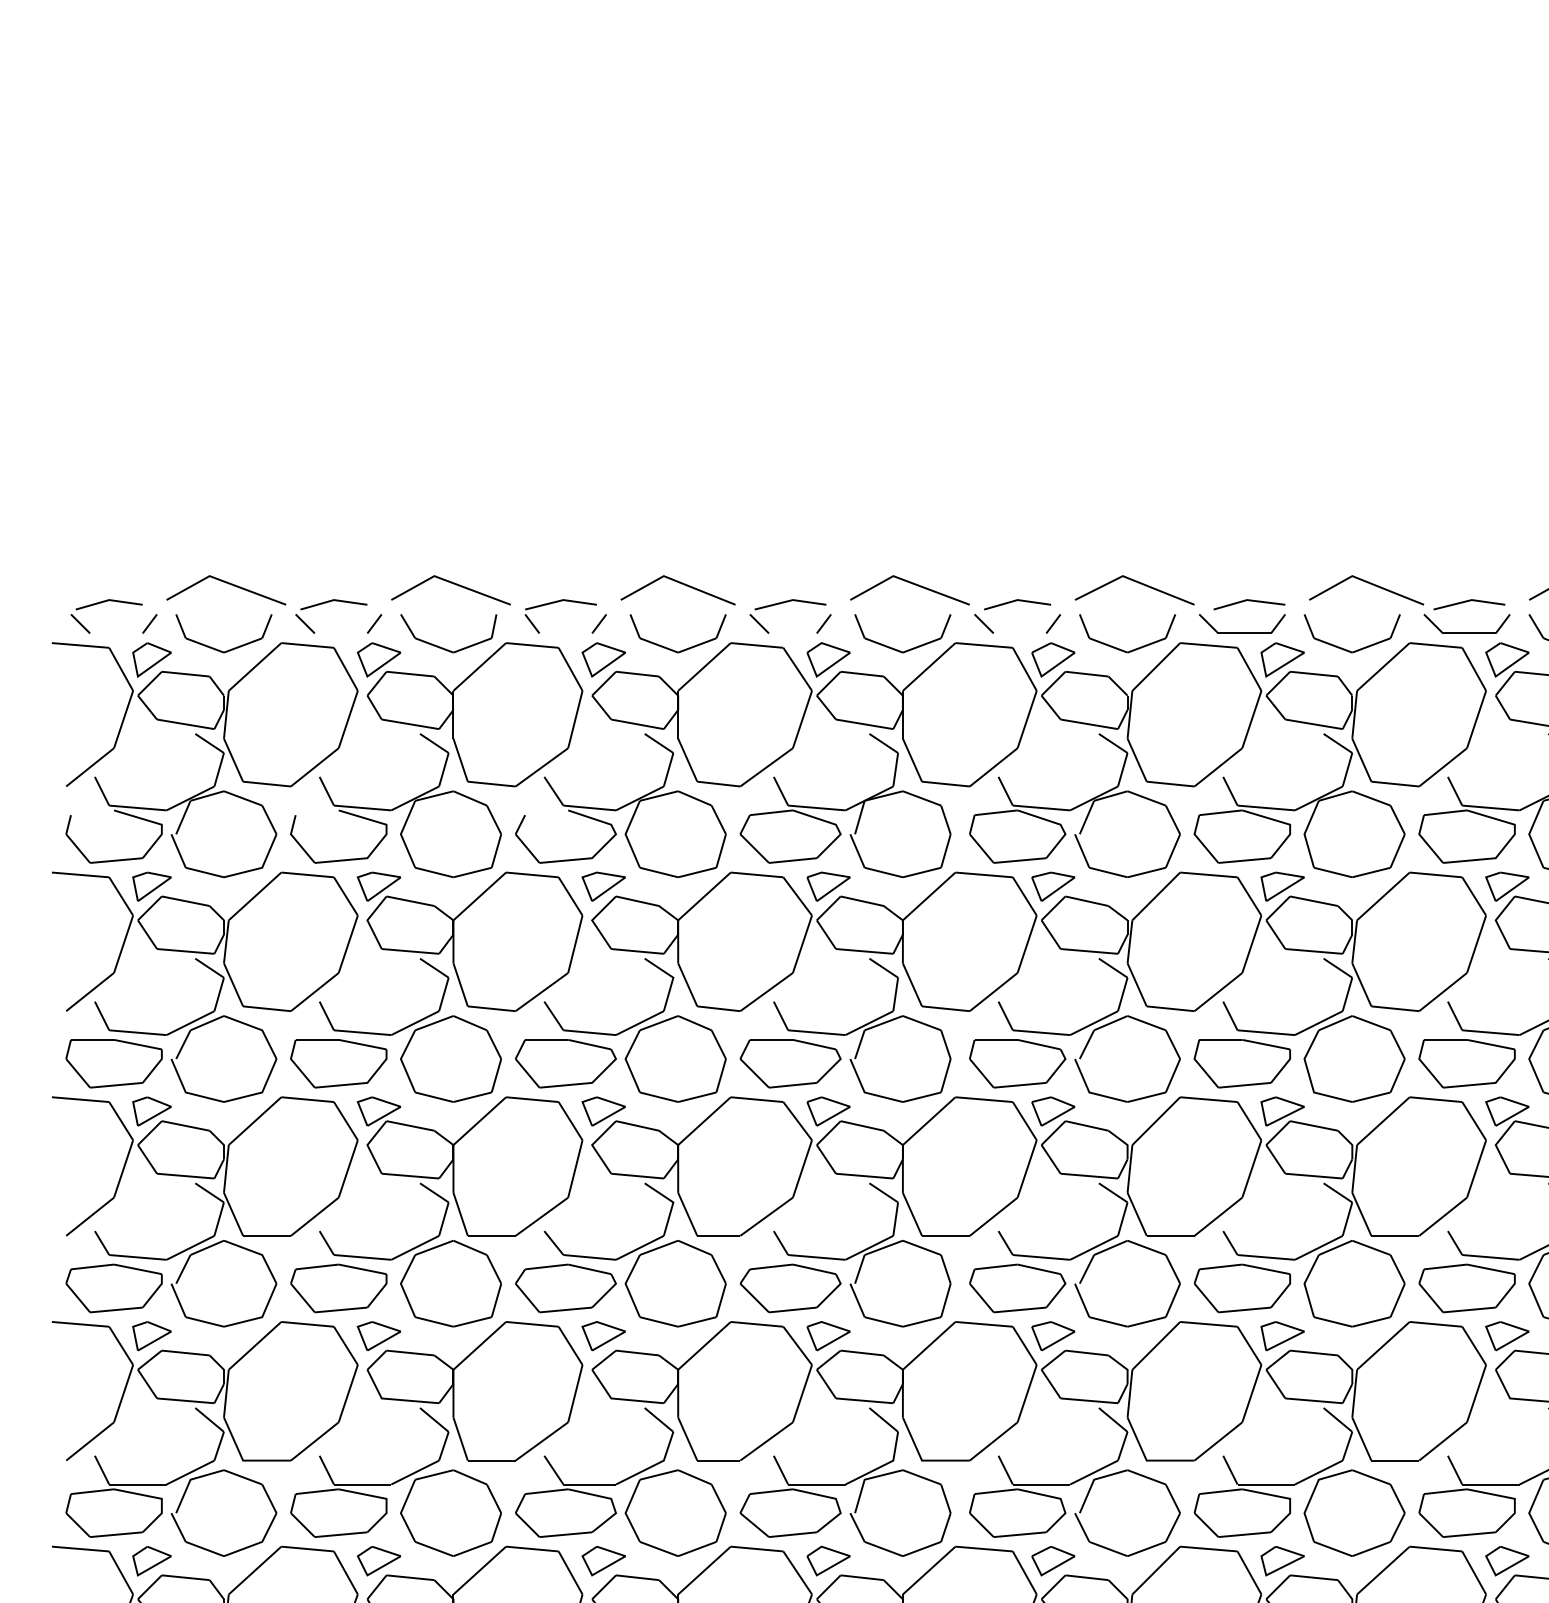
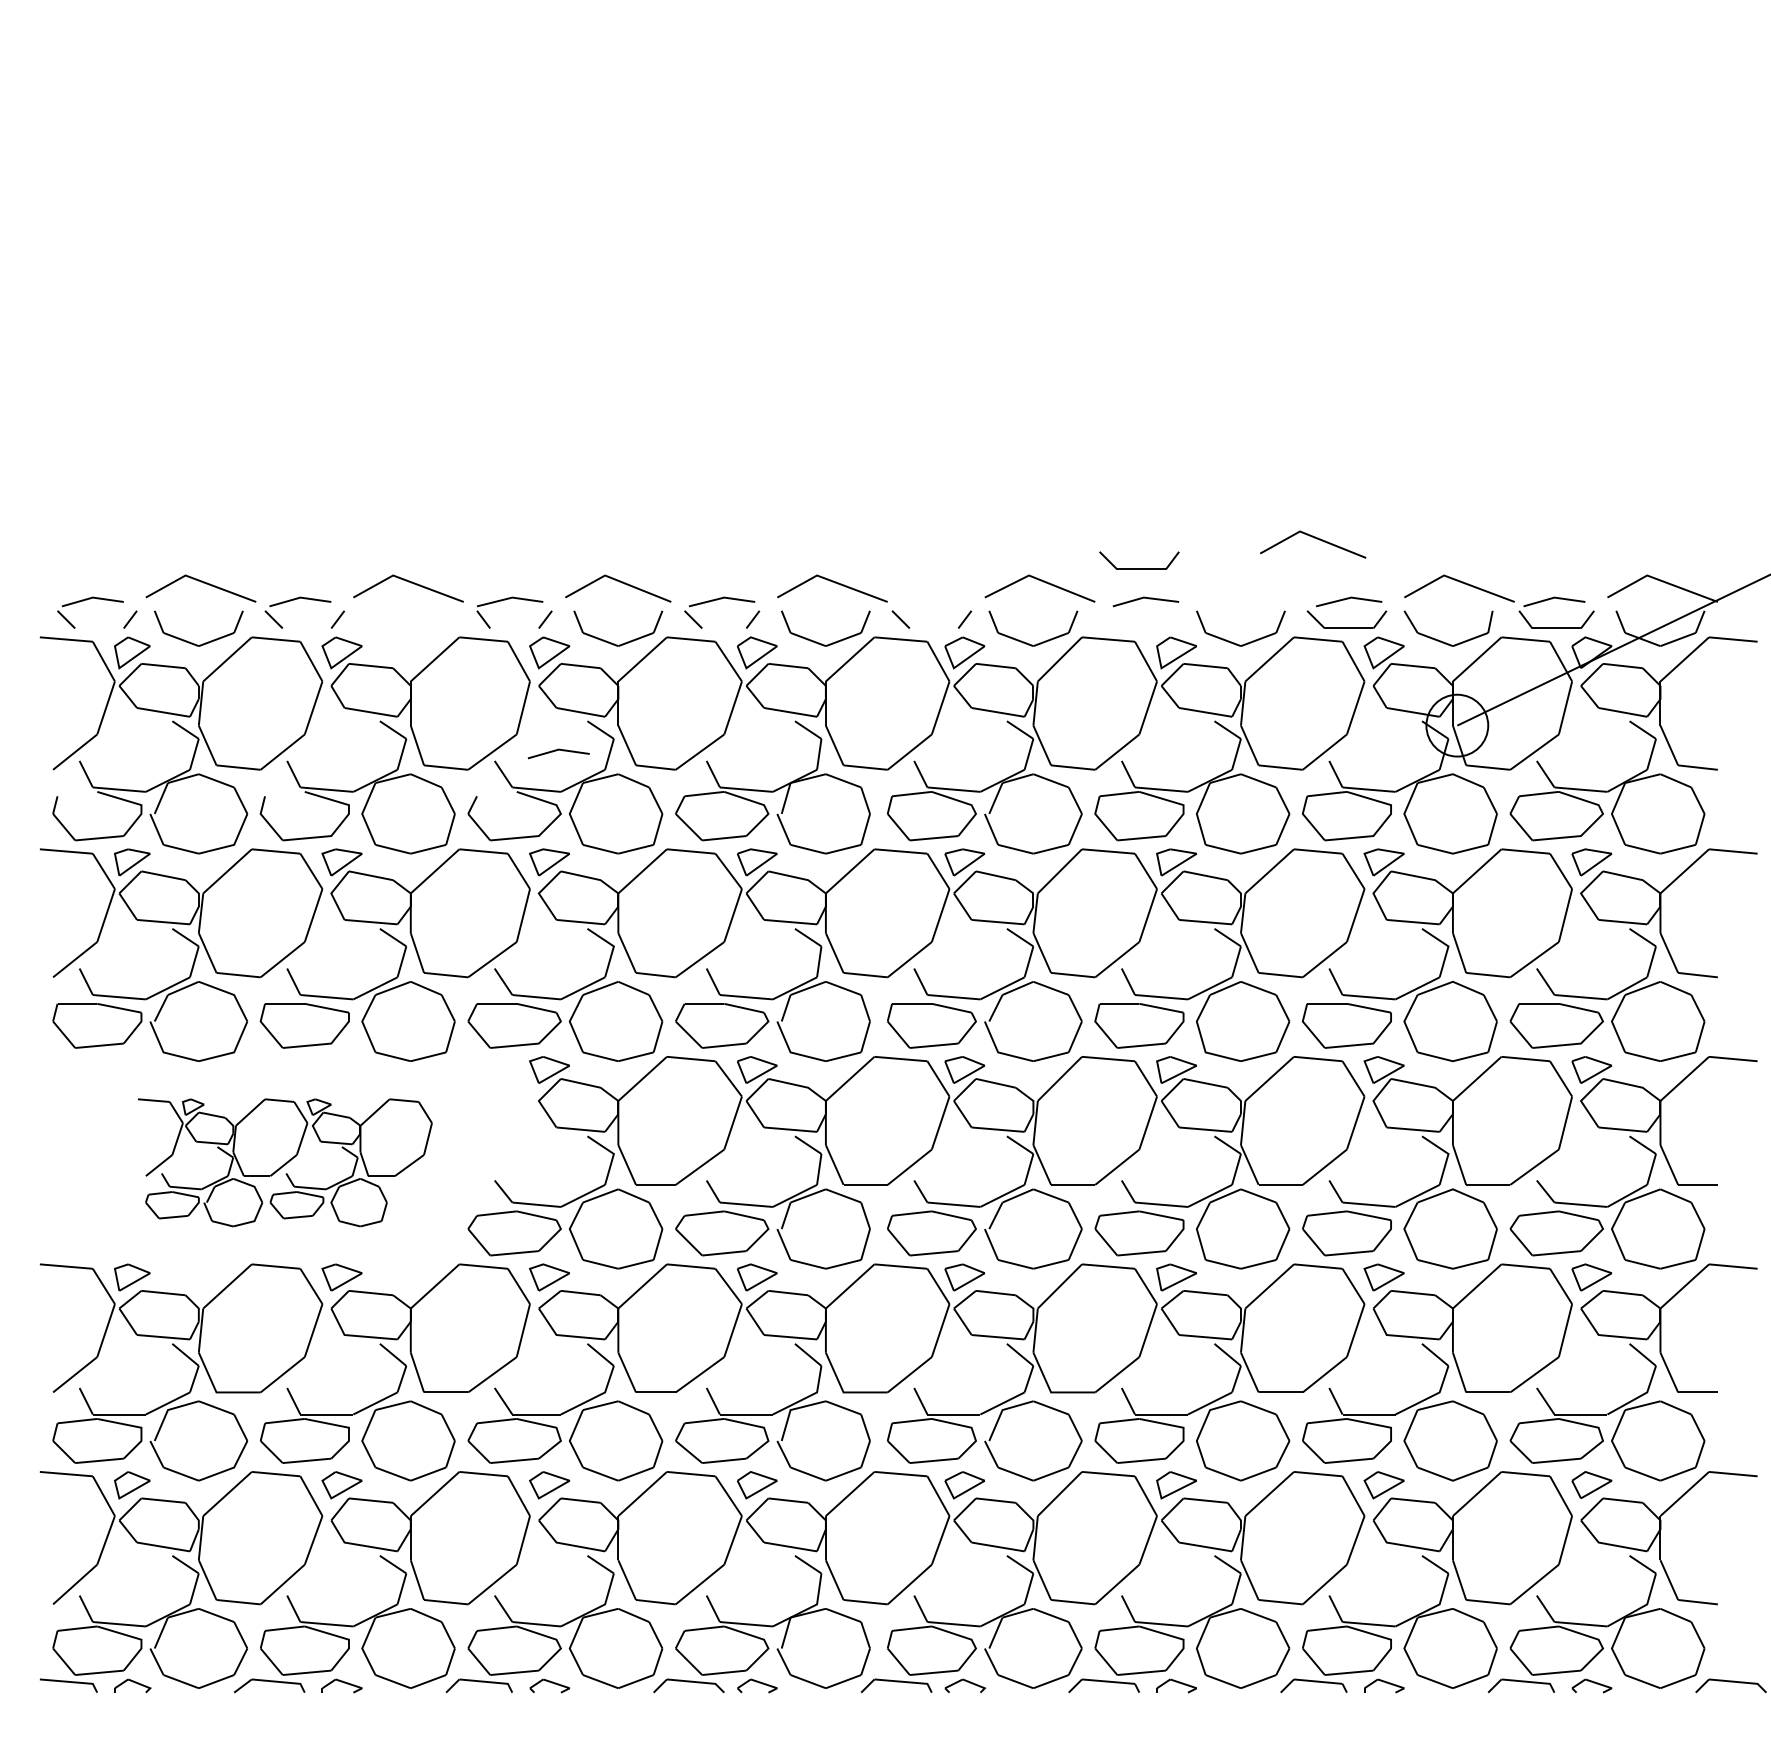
line: (1370, 584) -> (1316, 539), moved
line: (1015, 602) -> (556, 751), moved
part: (1242, 632) -> (1139, 568), moved
part: (443, 647) -> (401, 641), removed
part: (316, 1211) -> (284, 1162), size x0.6

